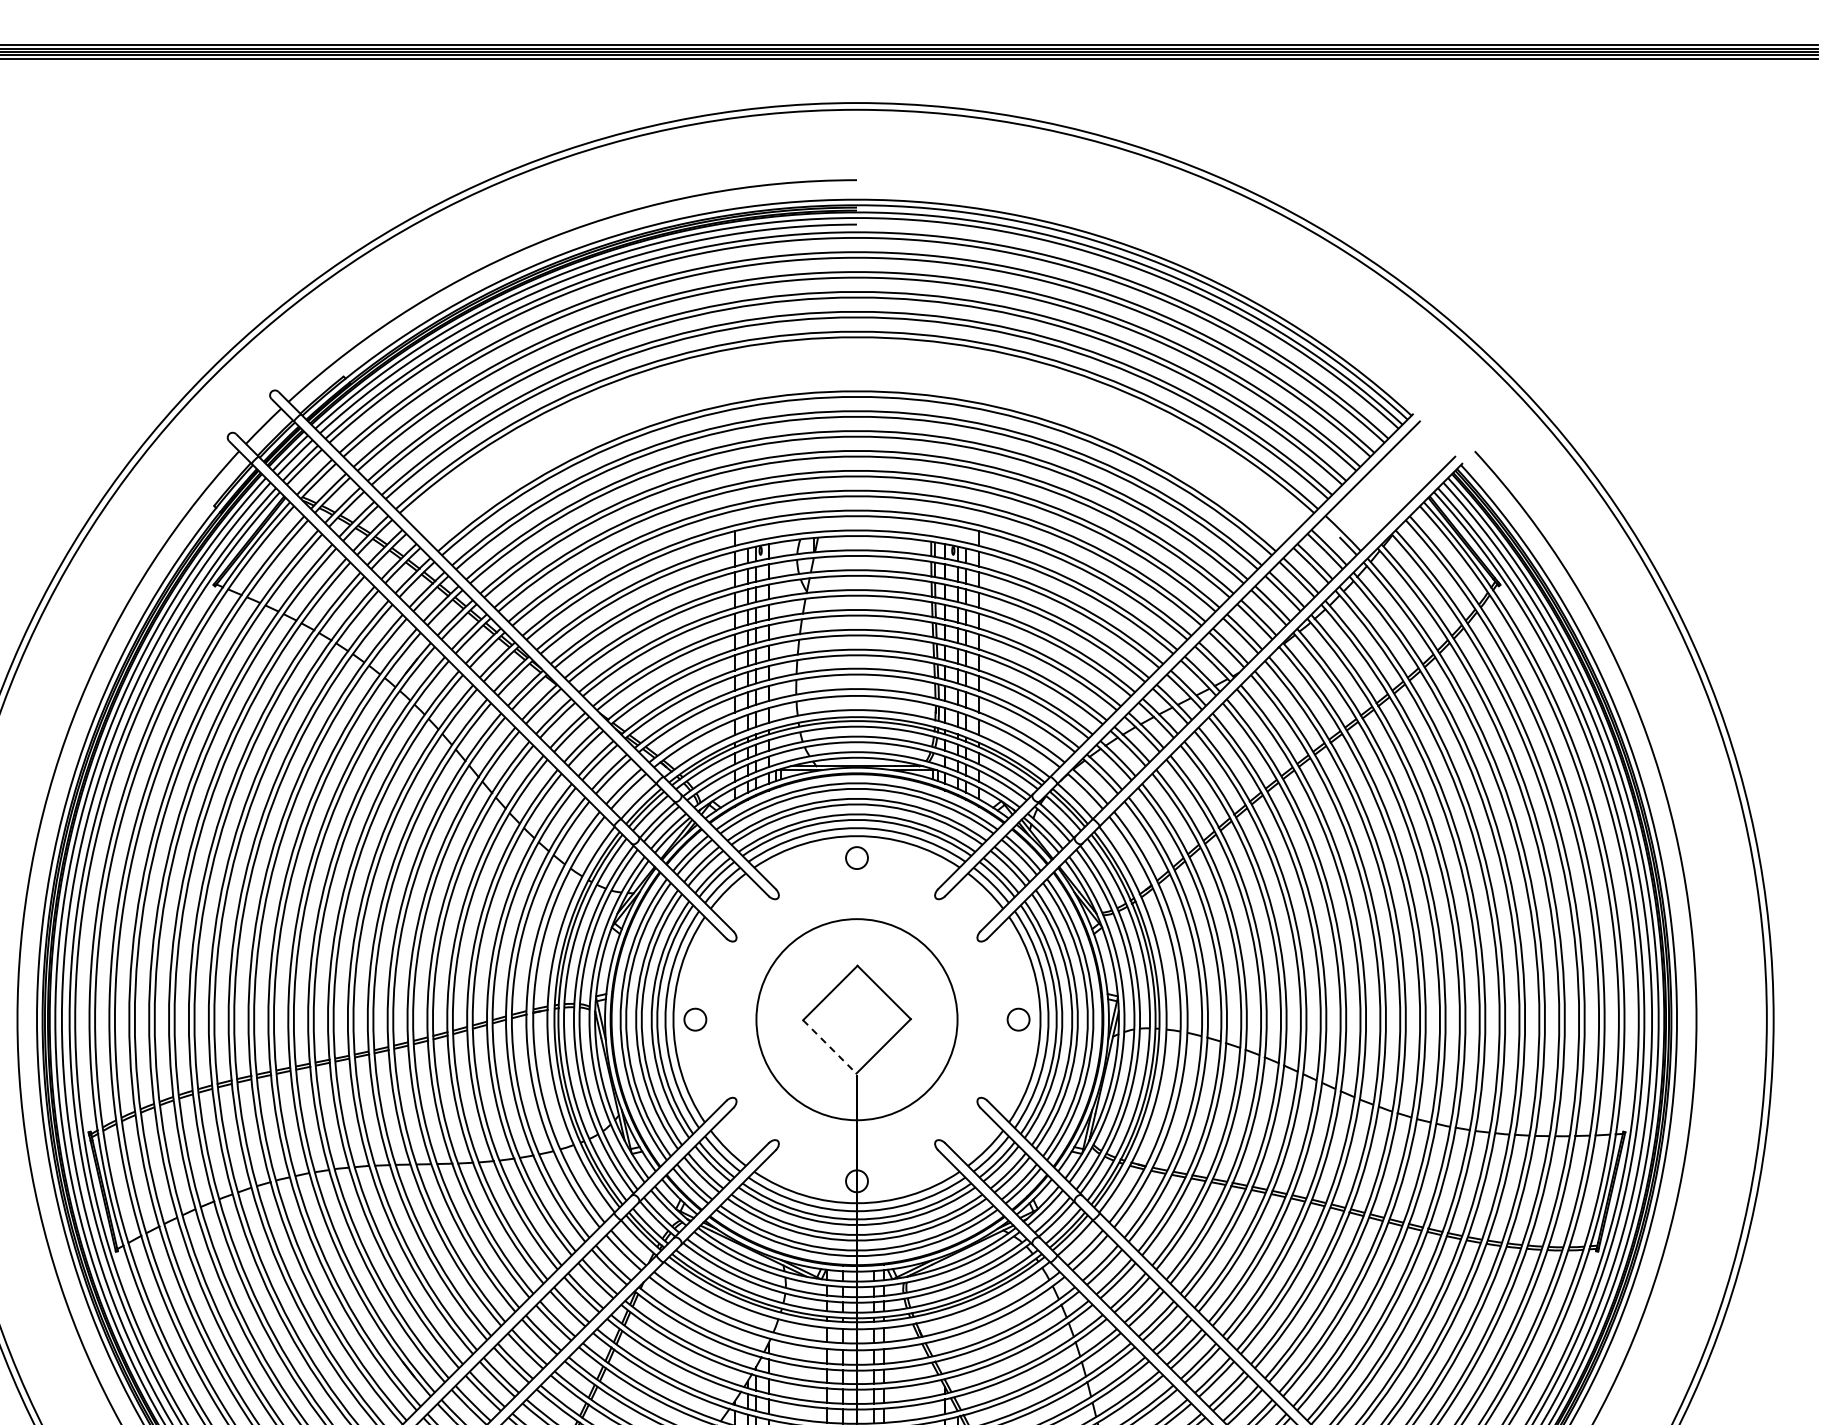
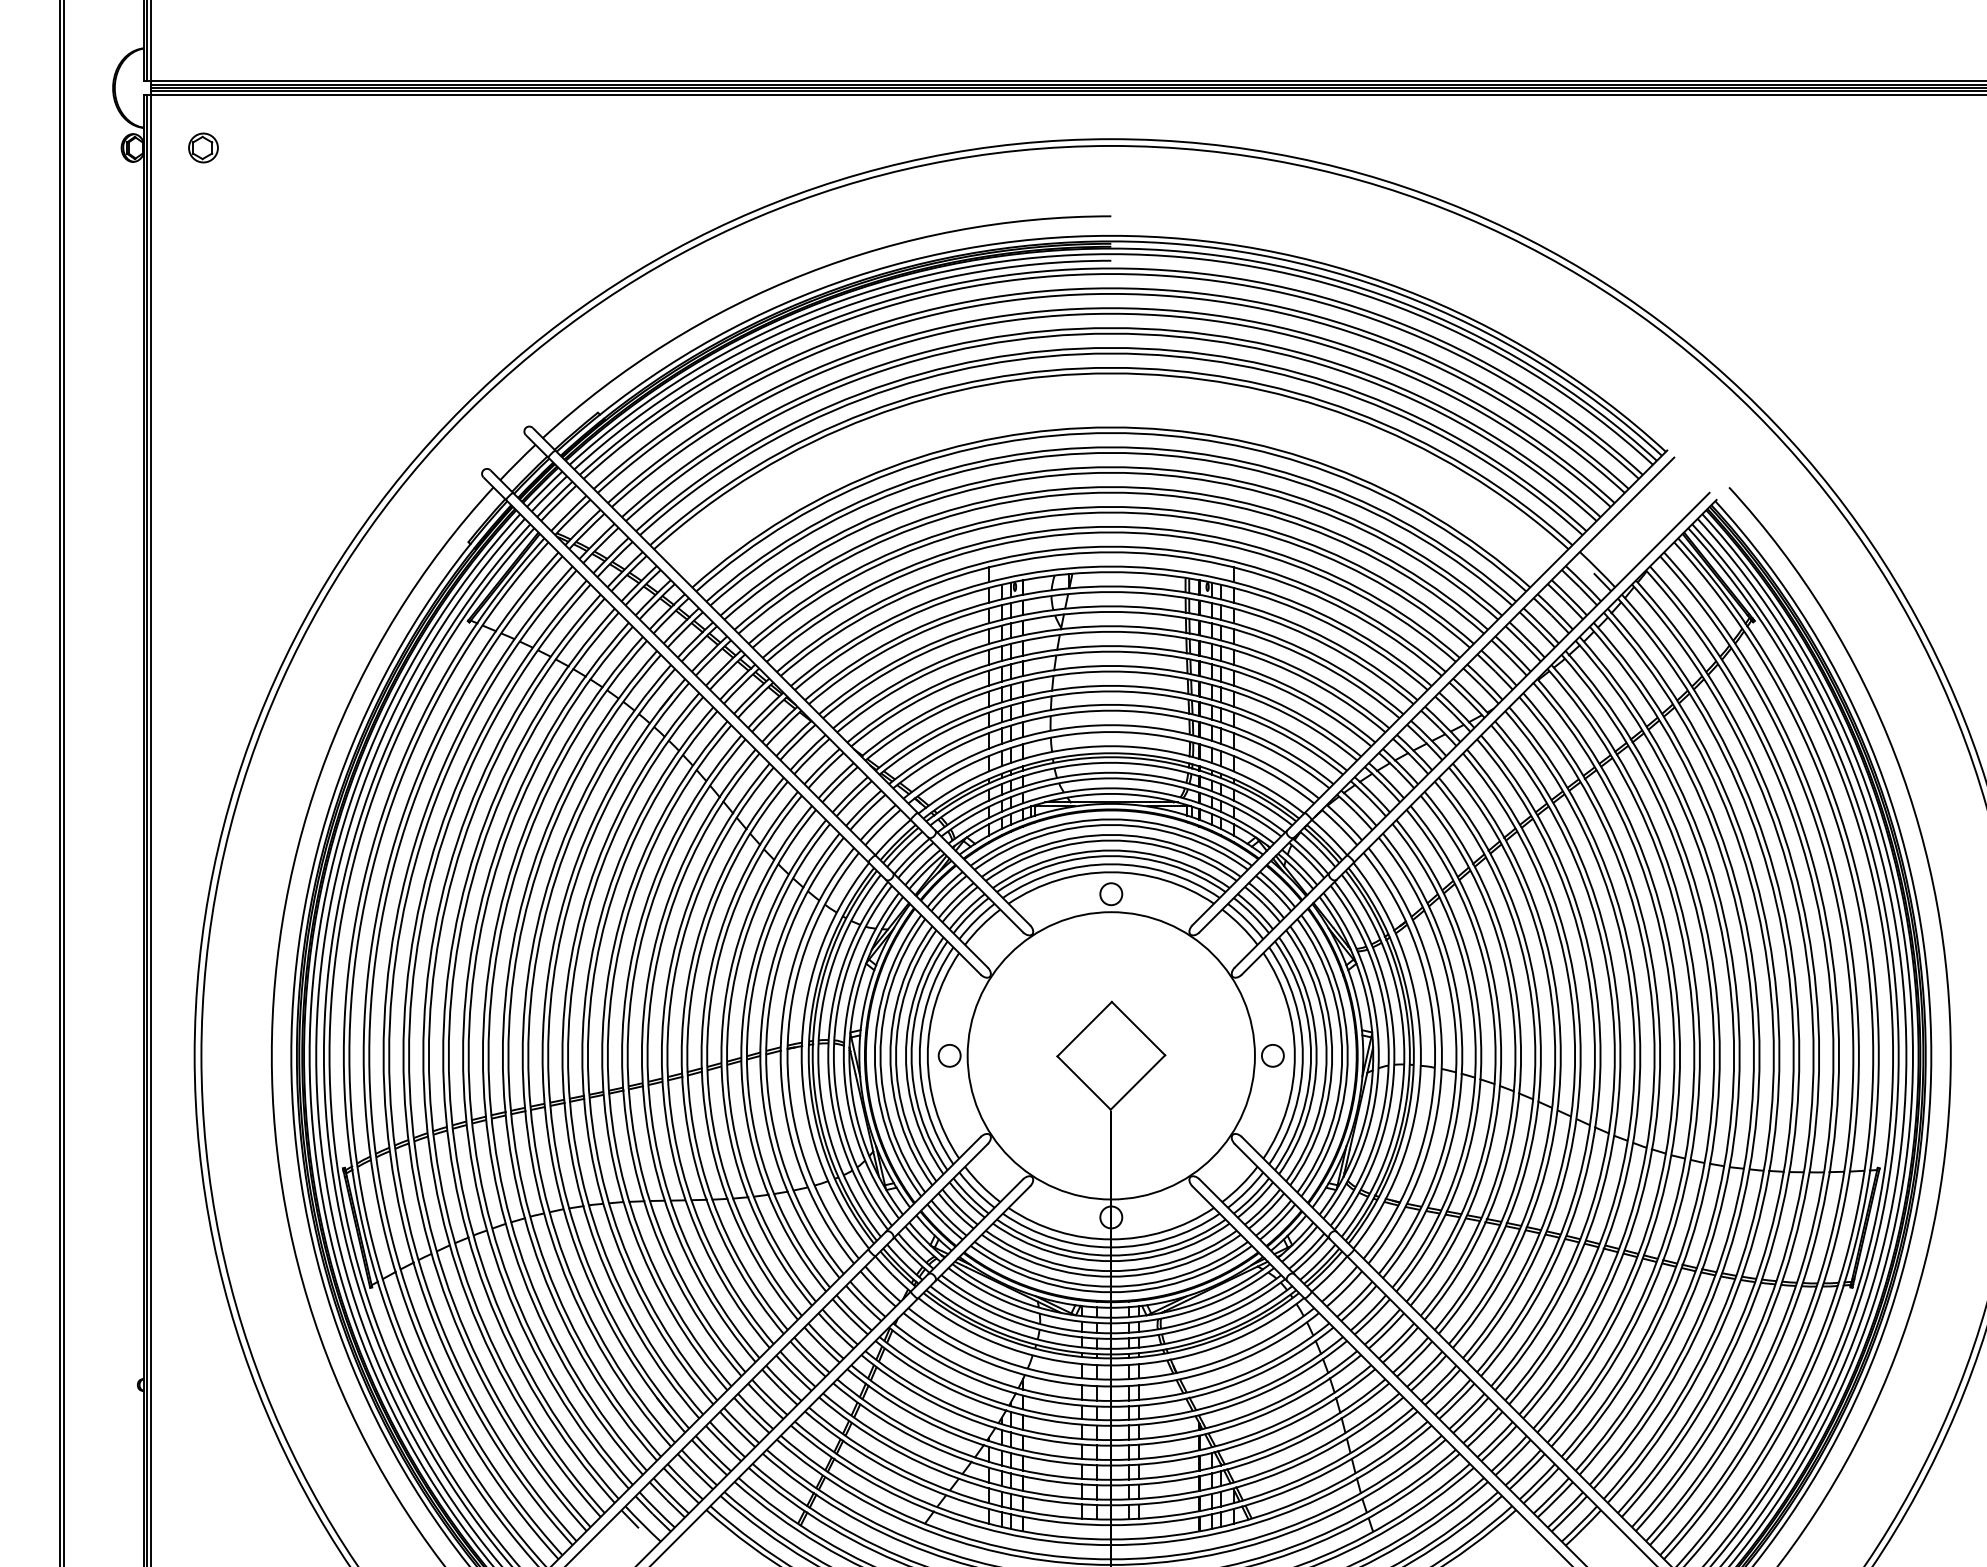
circle: (856, 1019) -> (1110, 1055), size x1.43
line: (830, 1047) -> (1084, 1083), dashed -> solid

